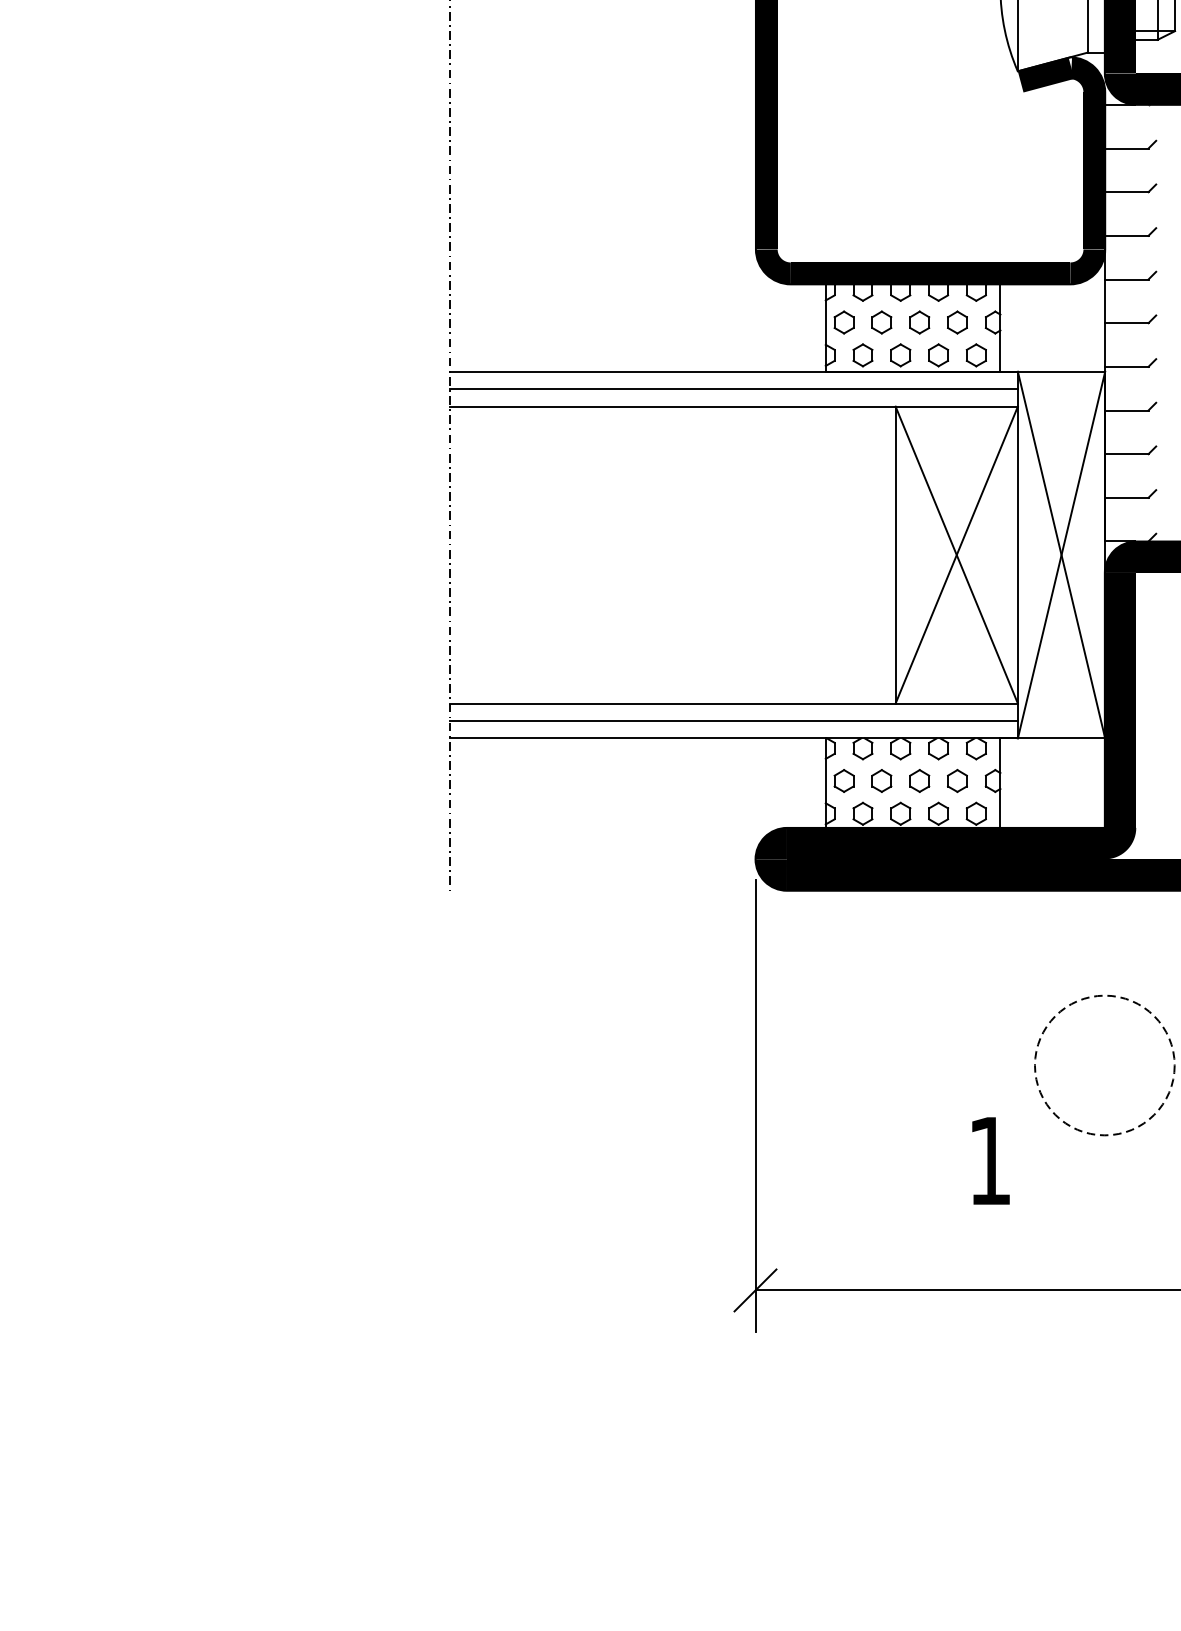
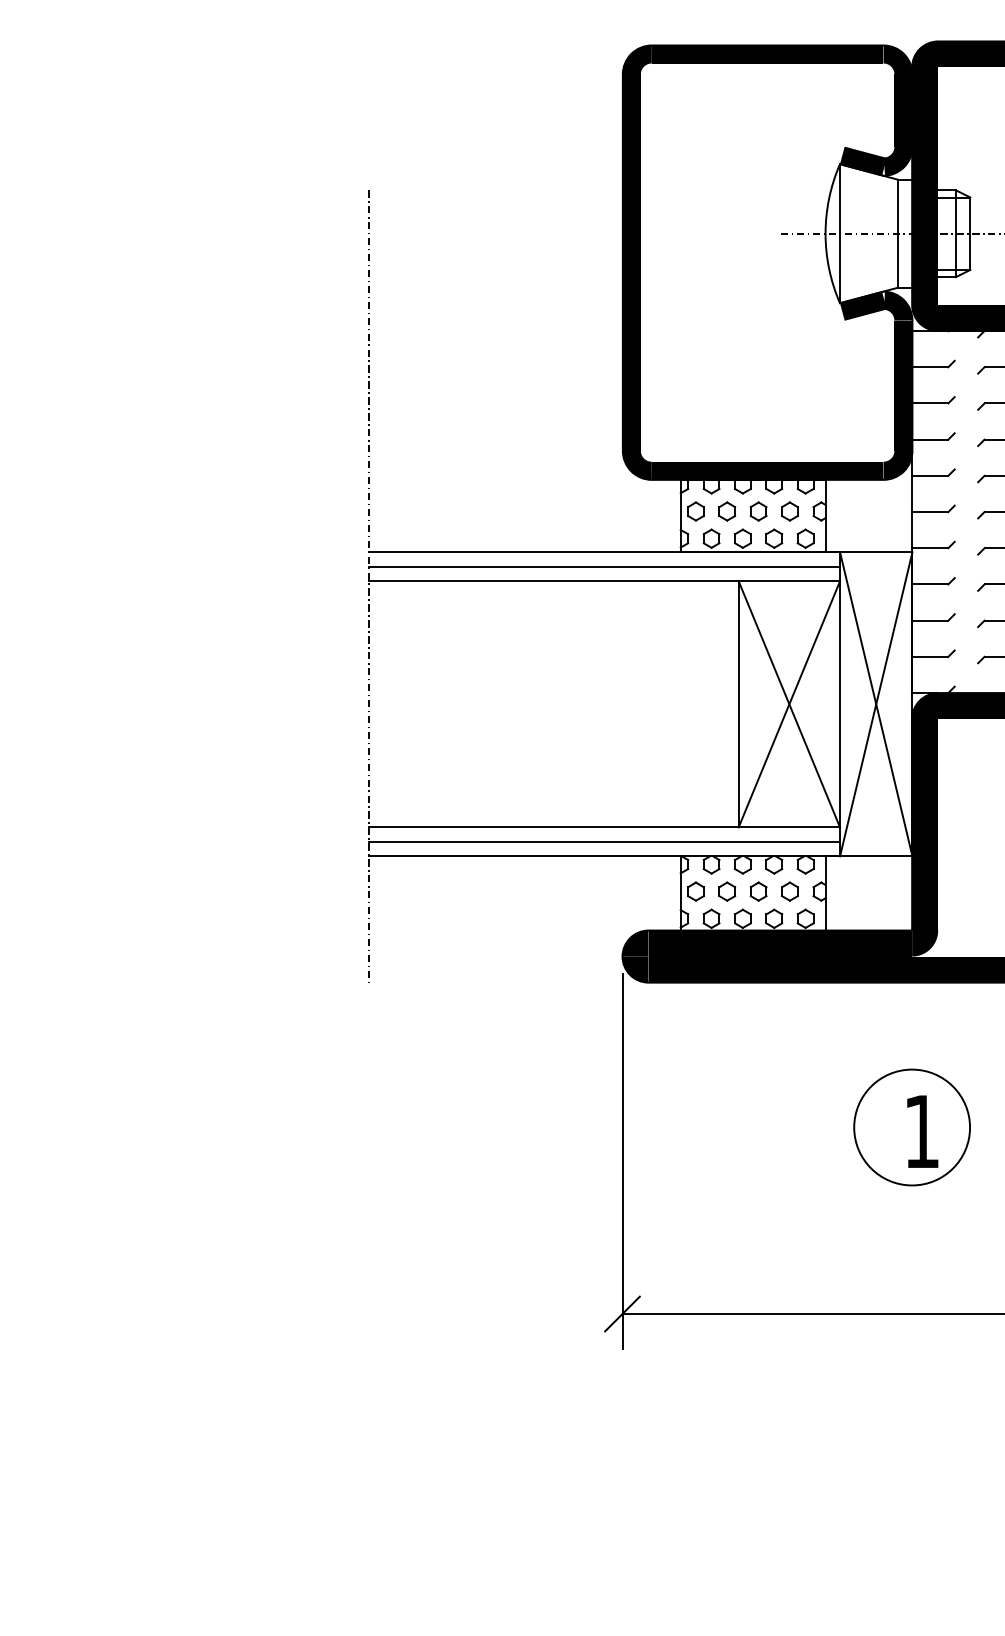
circle: (1105, 1065) -> (912, 1127), dashed -> solid
text: (990, 1160) -> (922, 1131), moved

